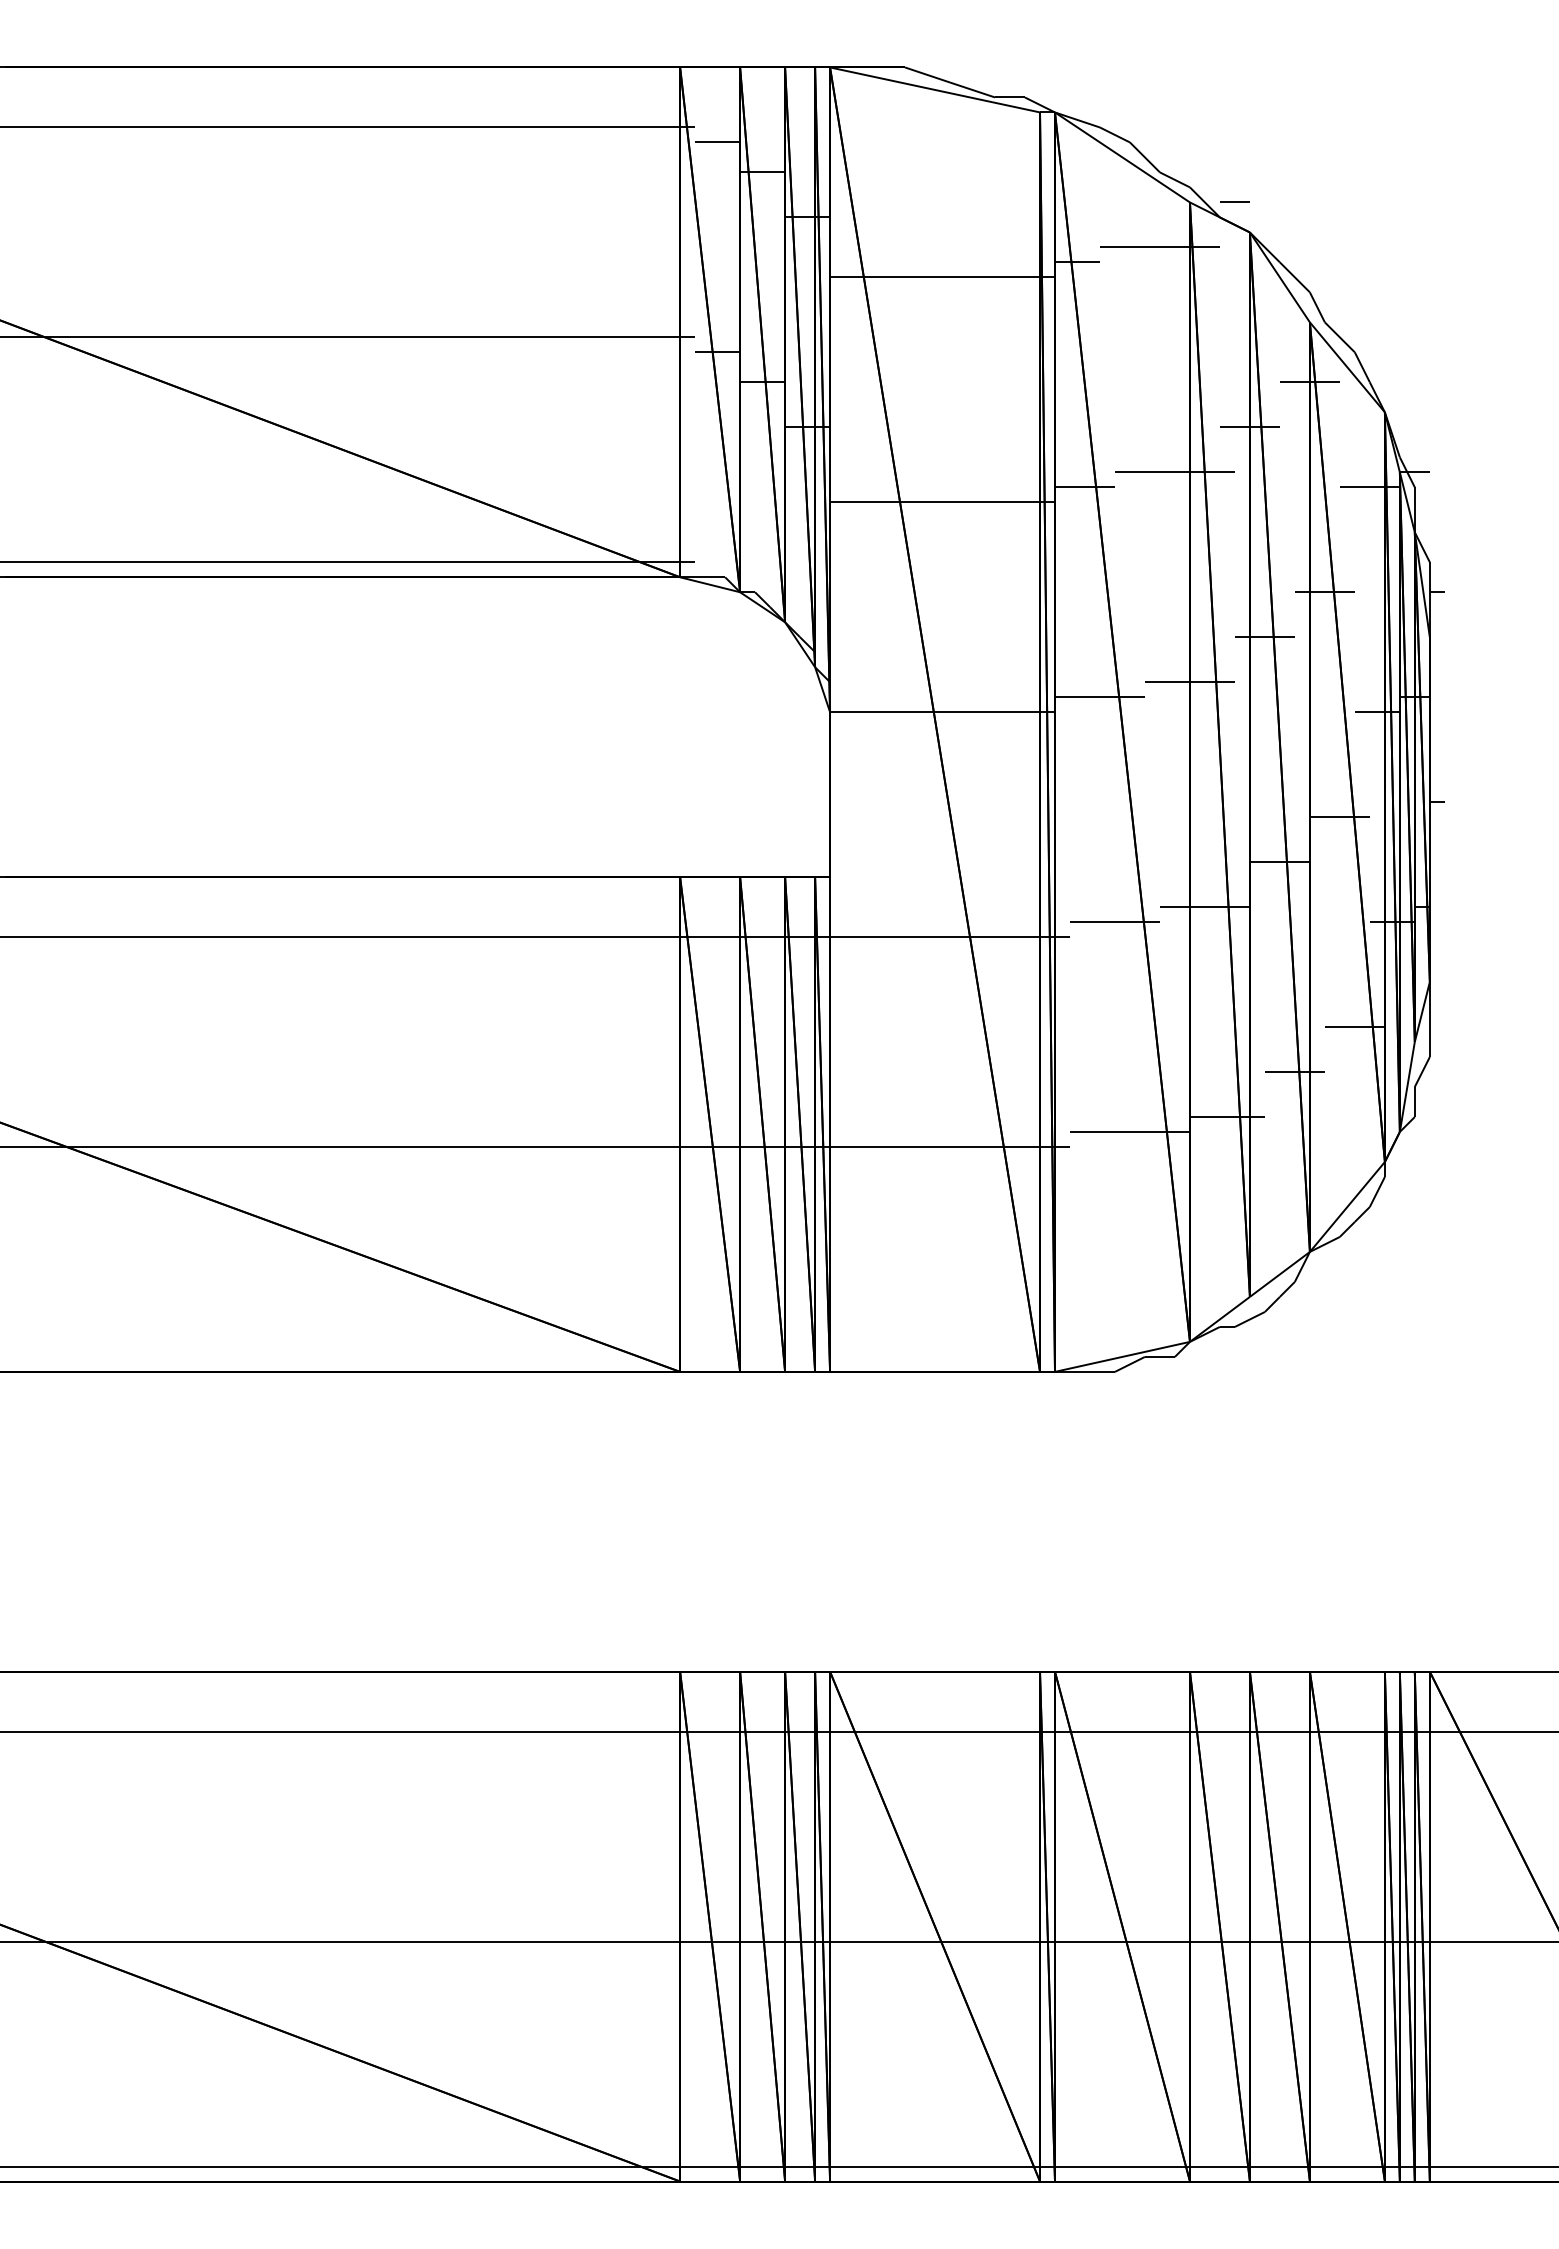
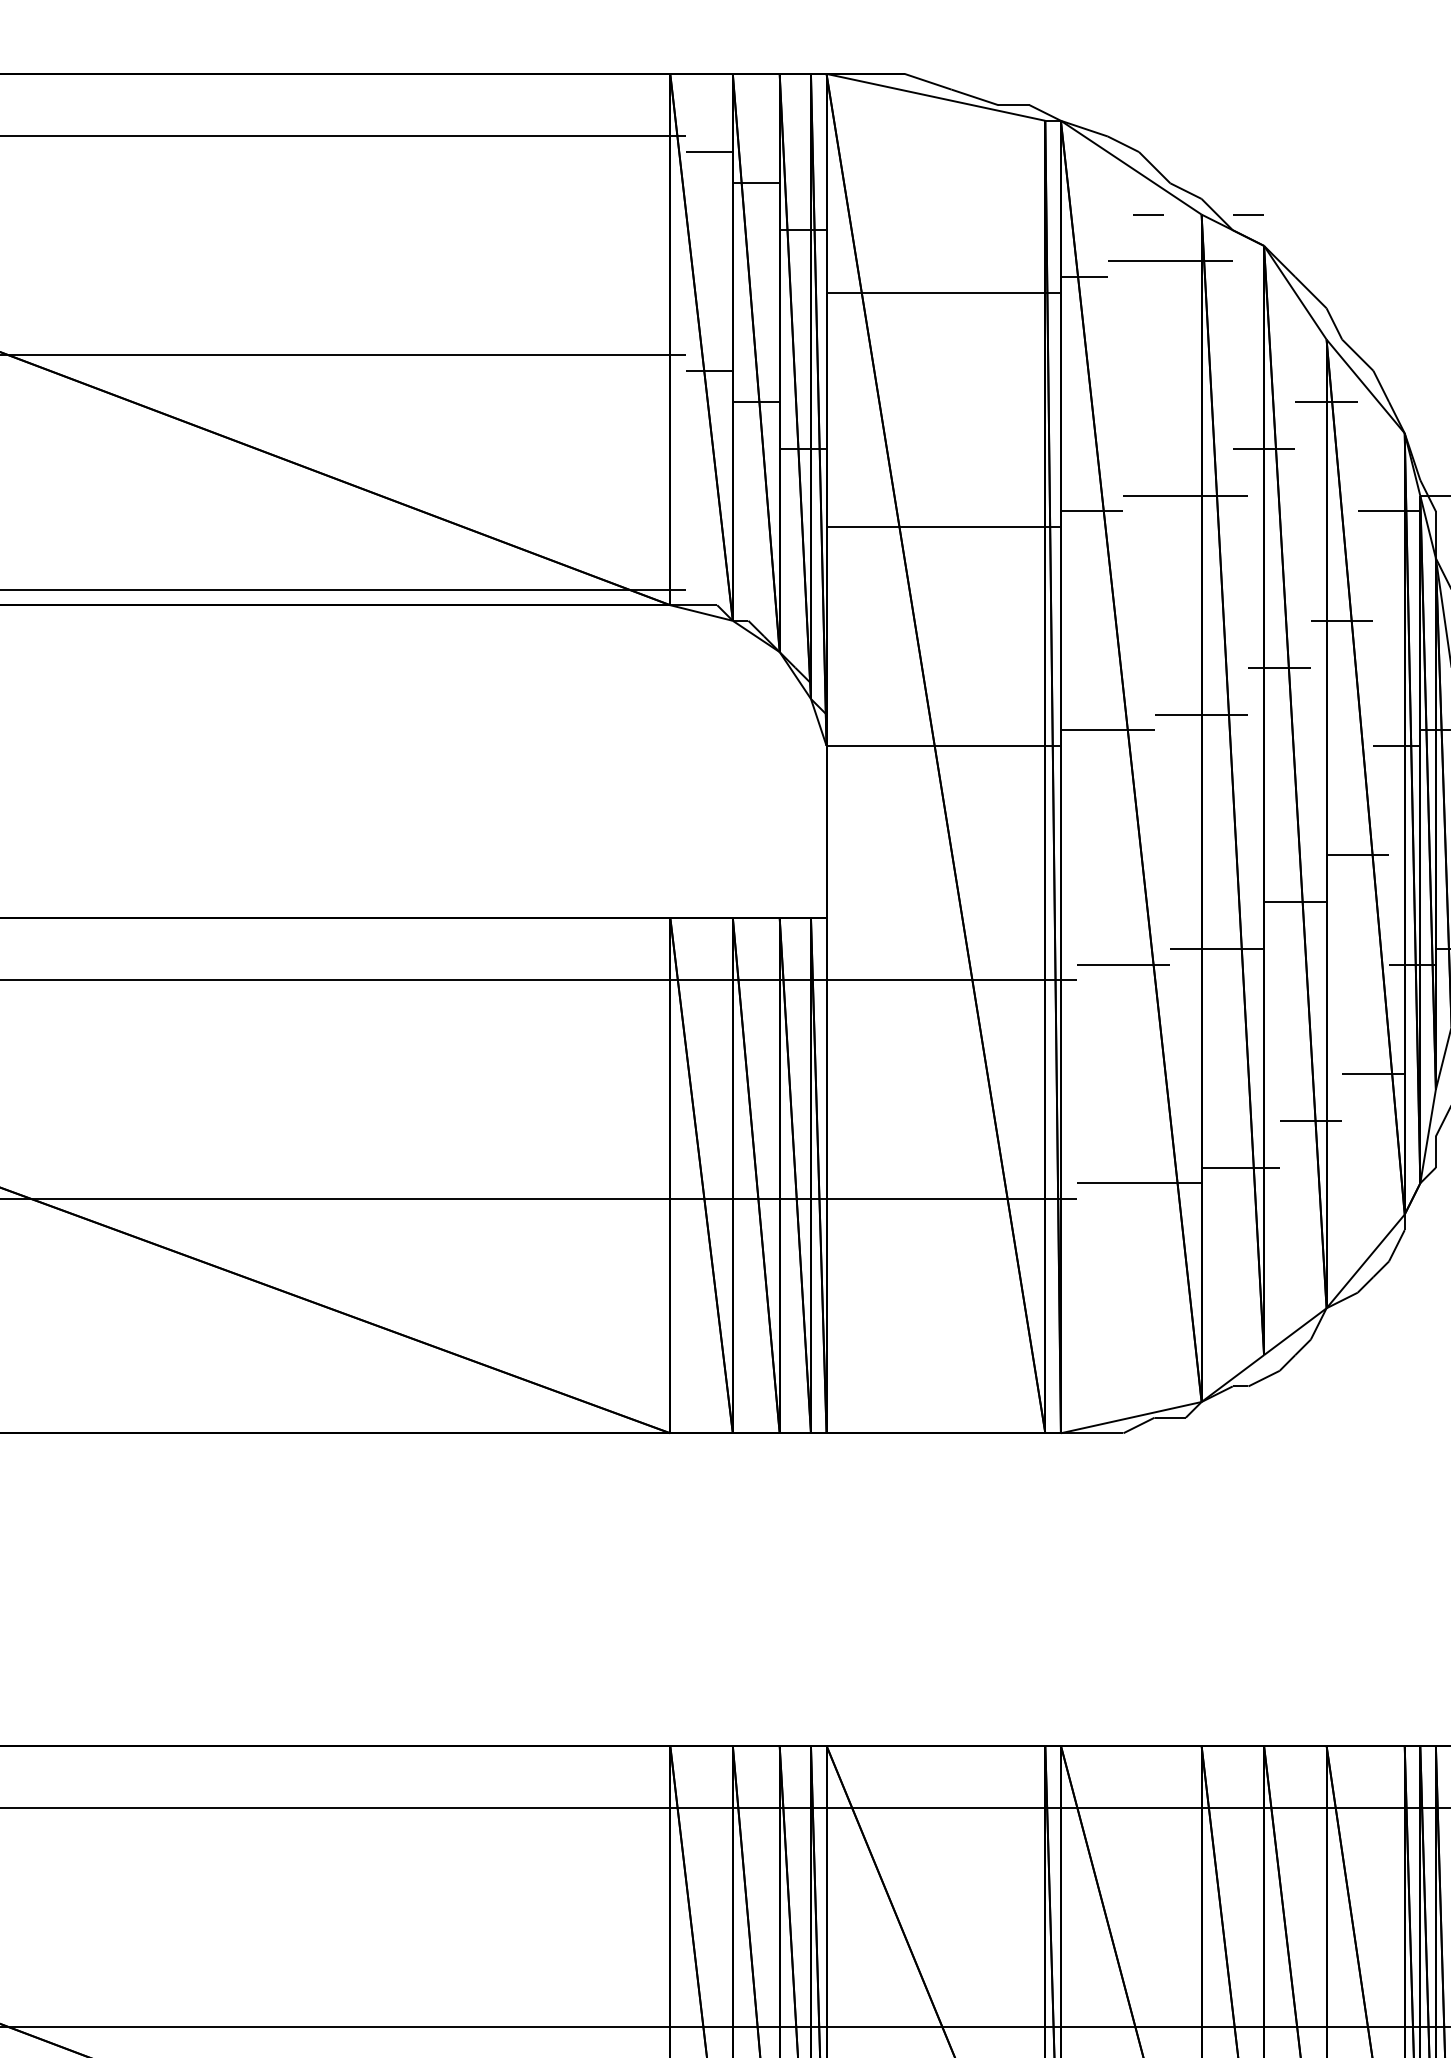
line: (1138, 201) -> (1147, 213), added

